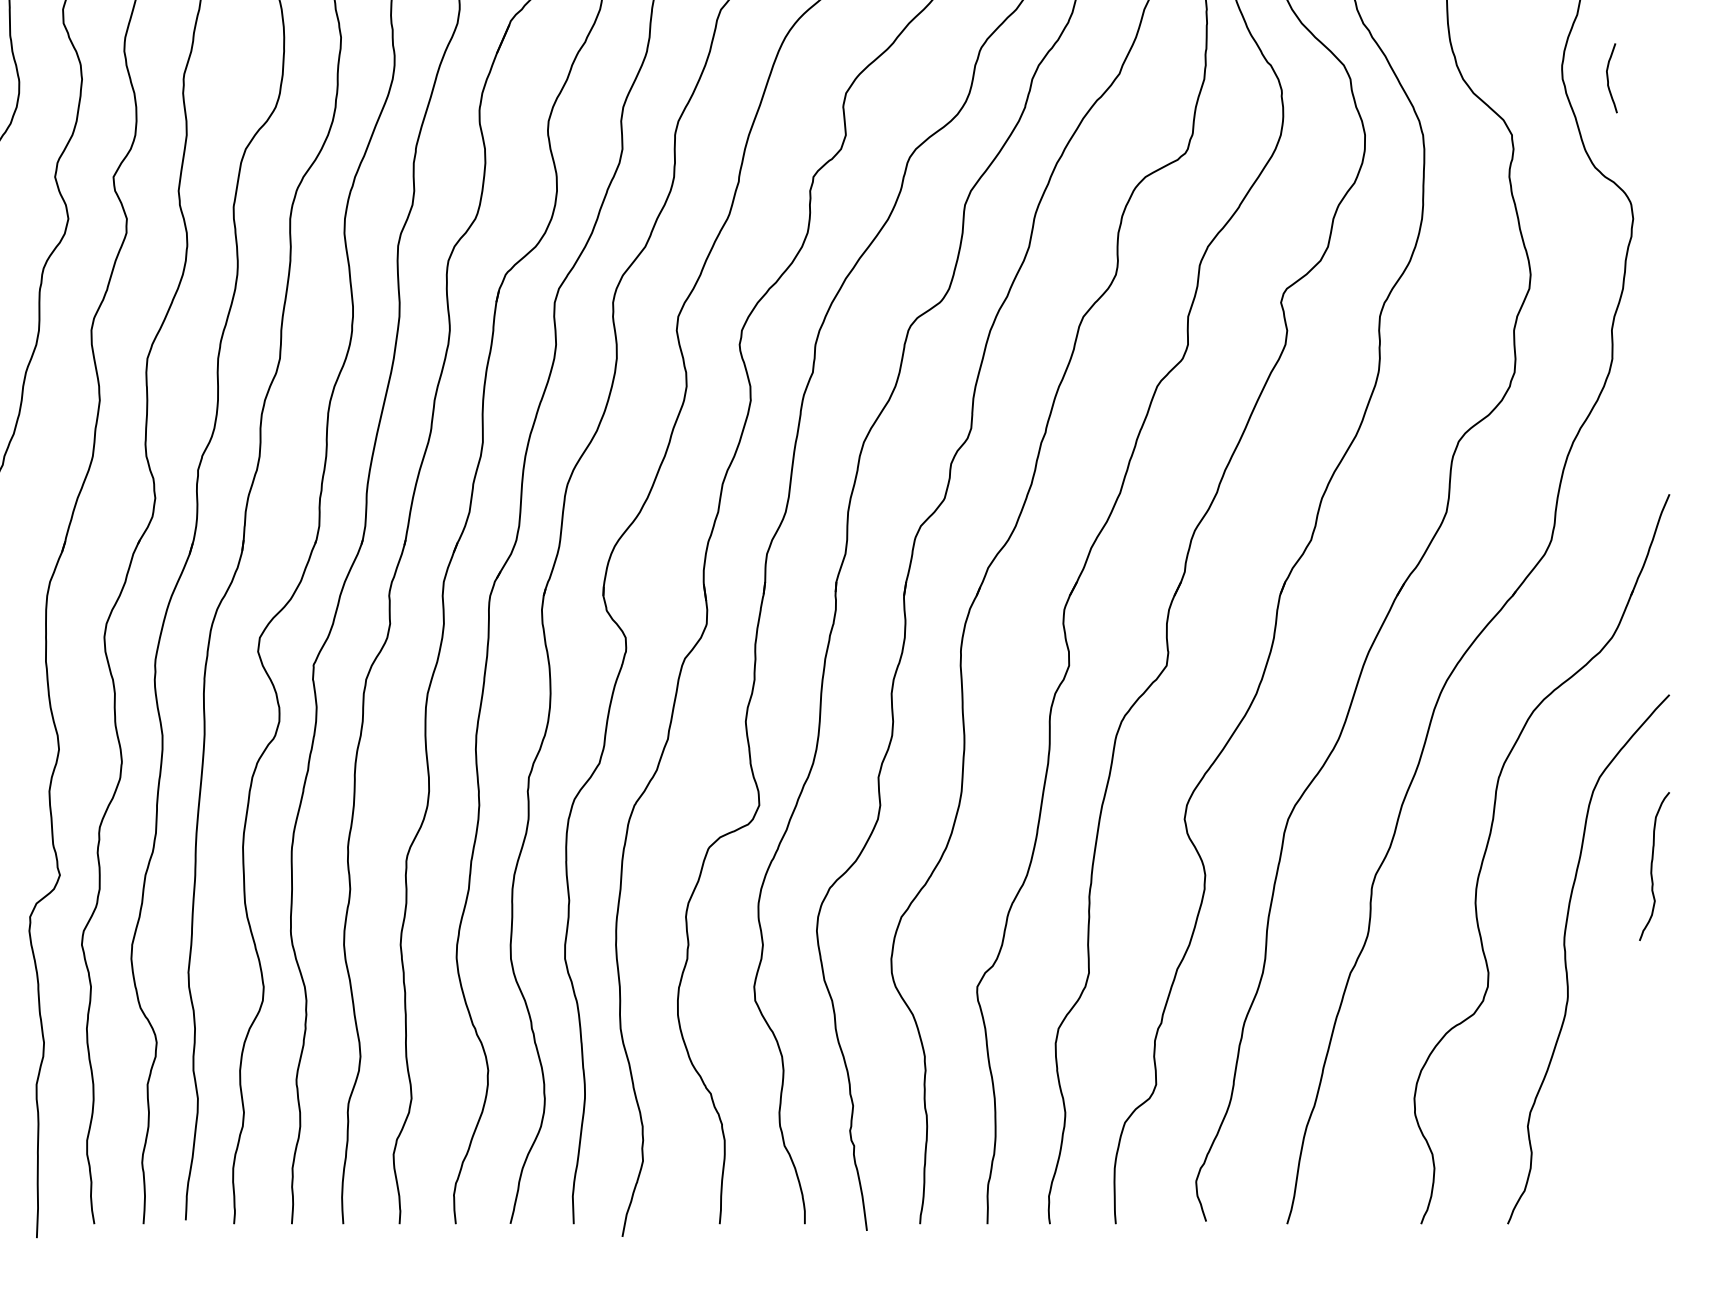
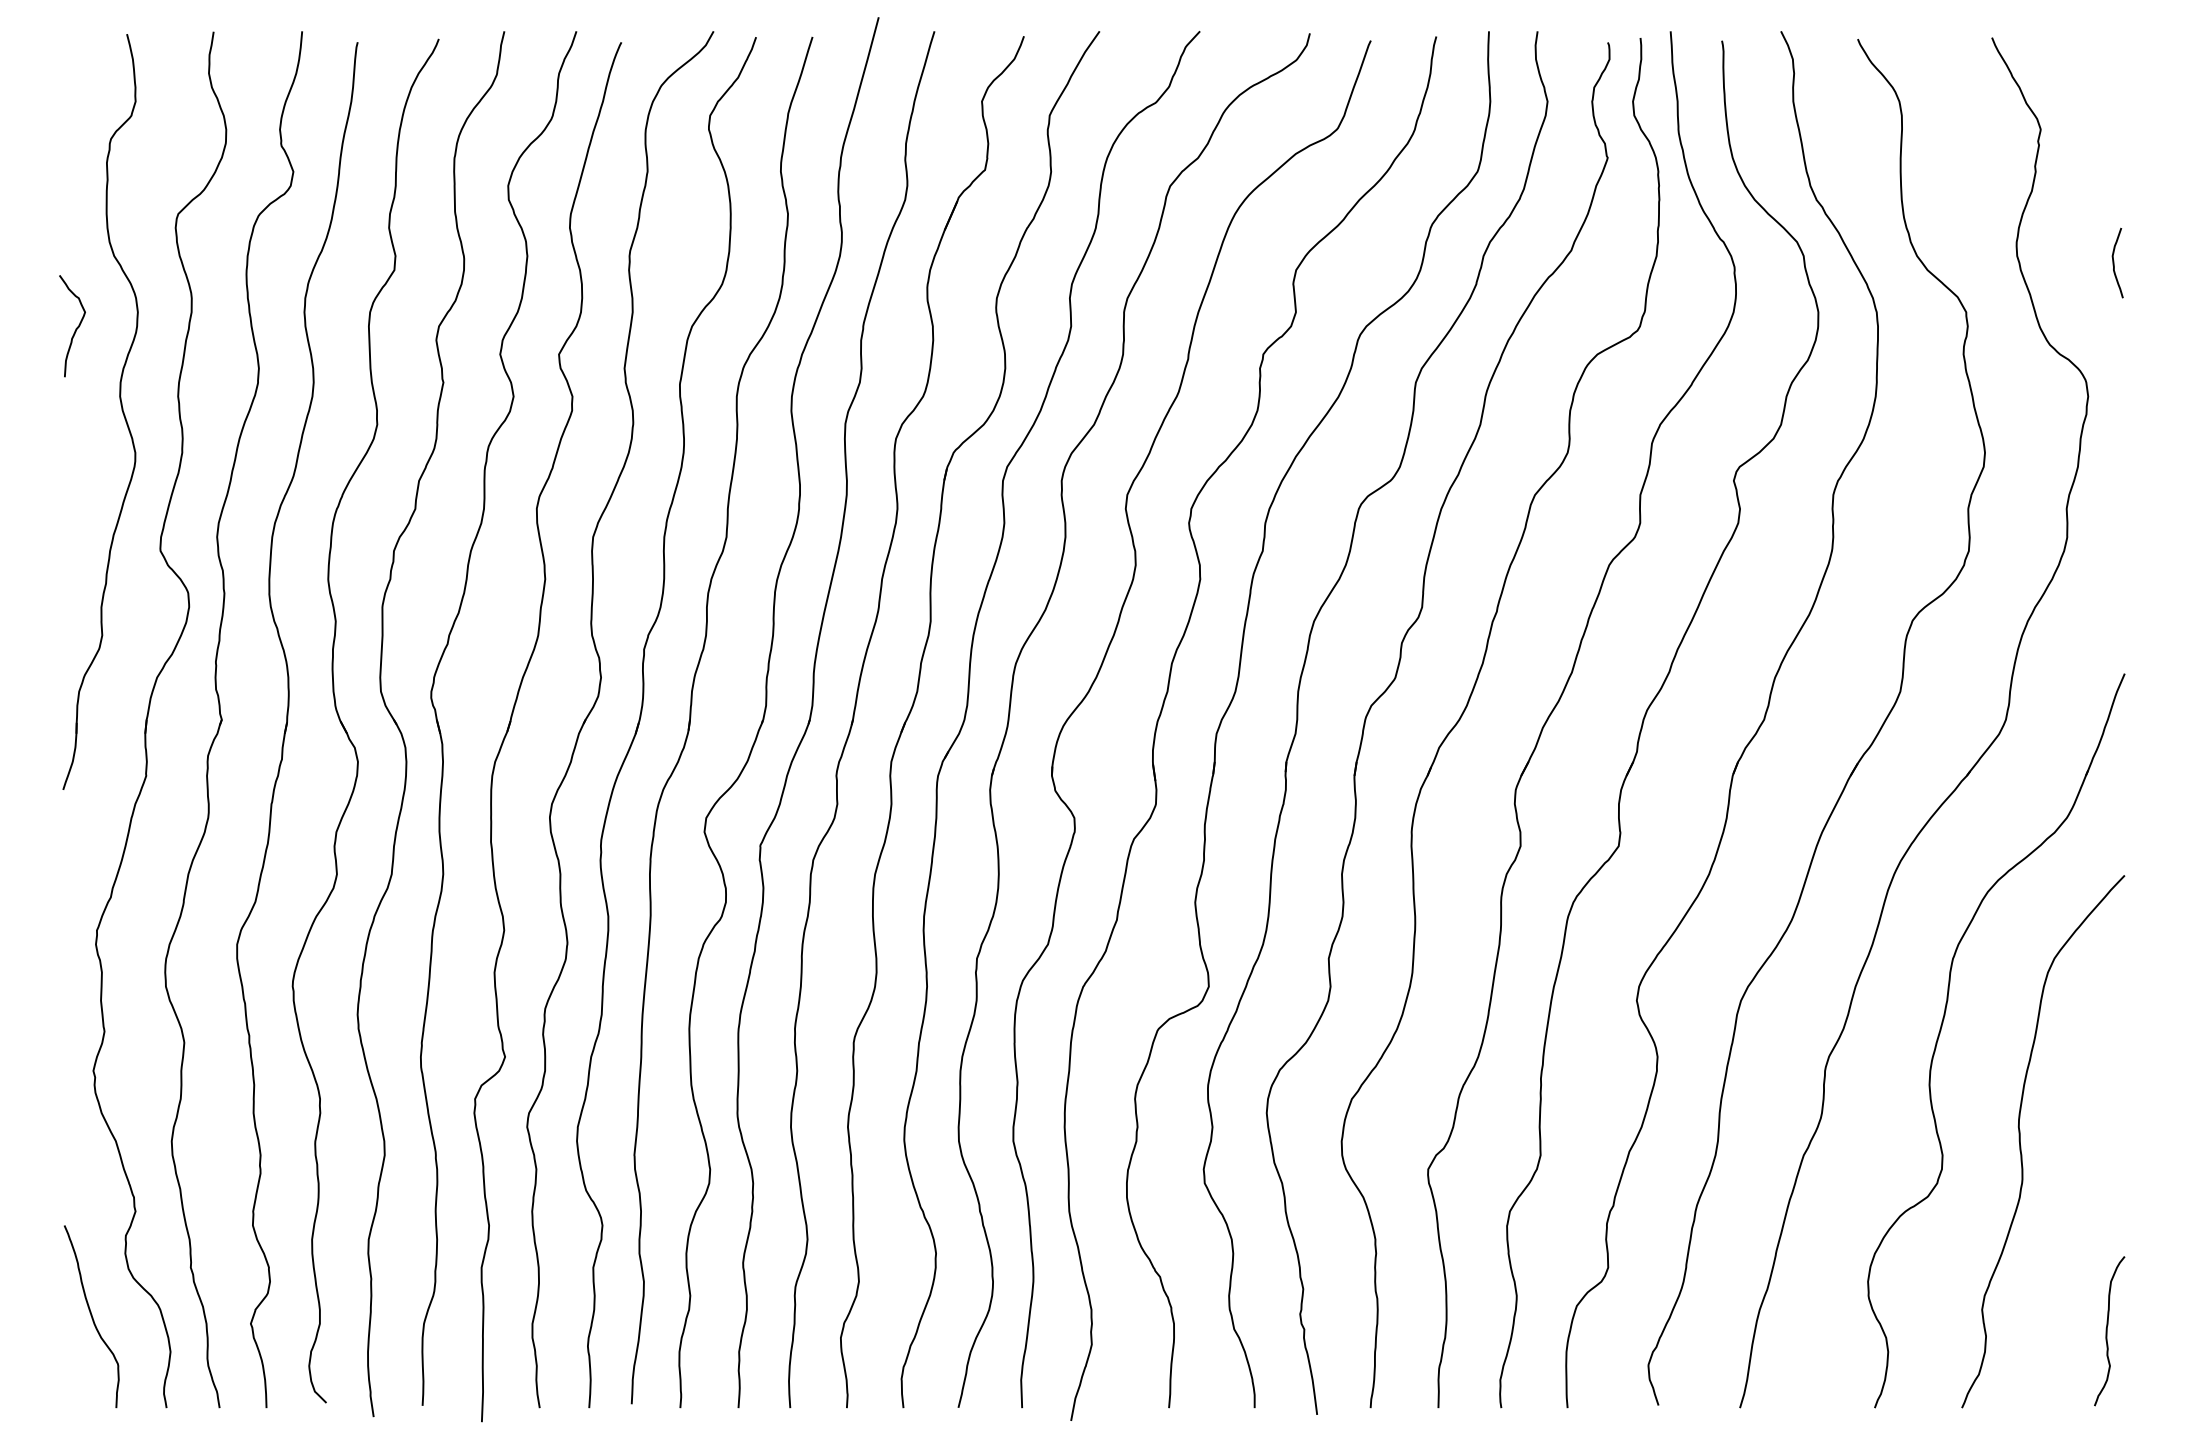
curve: (1608, 77) -> (2114, 262), moved
curve: (1652, 866) -> (2107, 1331), moved

